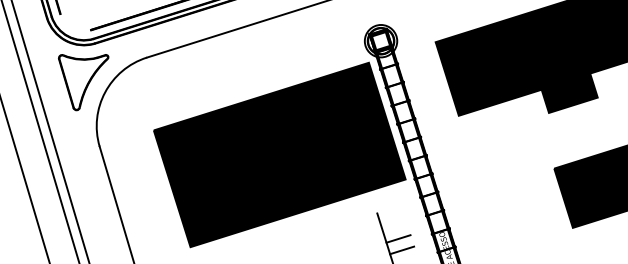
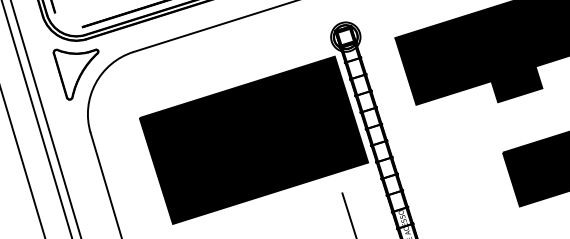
line: (398, 238) -> (361, 216), removed
line: (402, 250) -> (365, 226), removed

